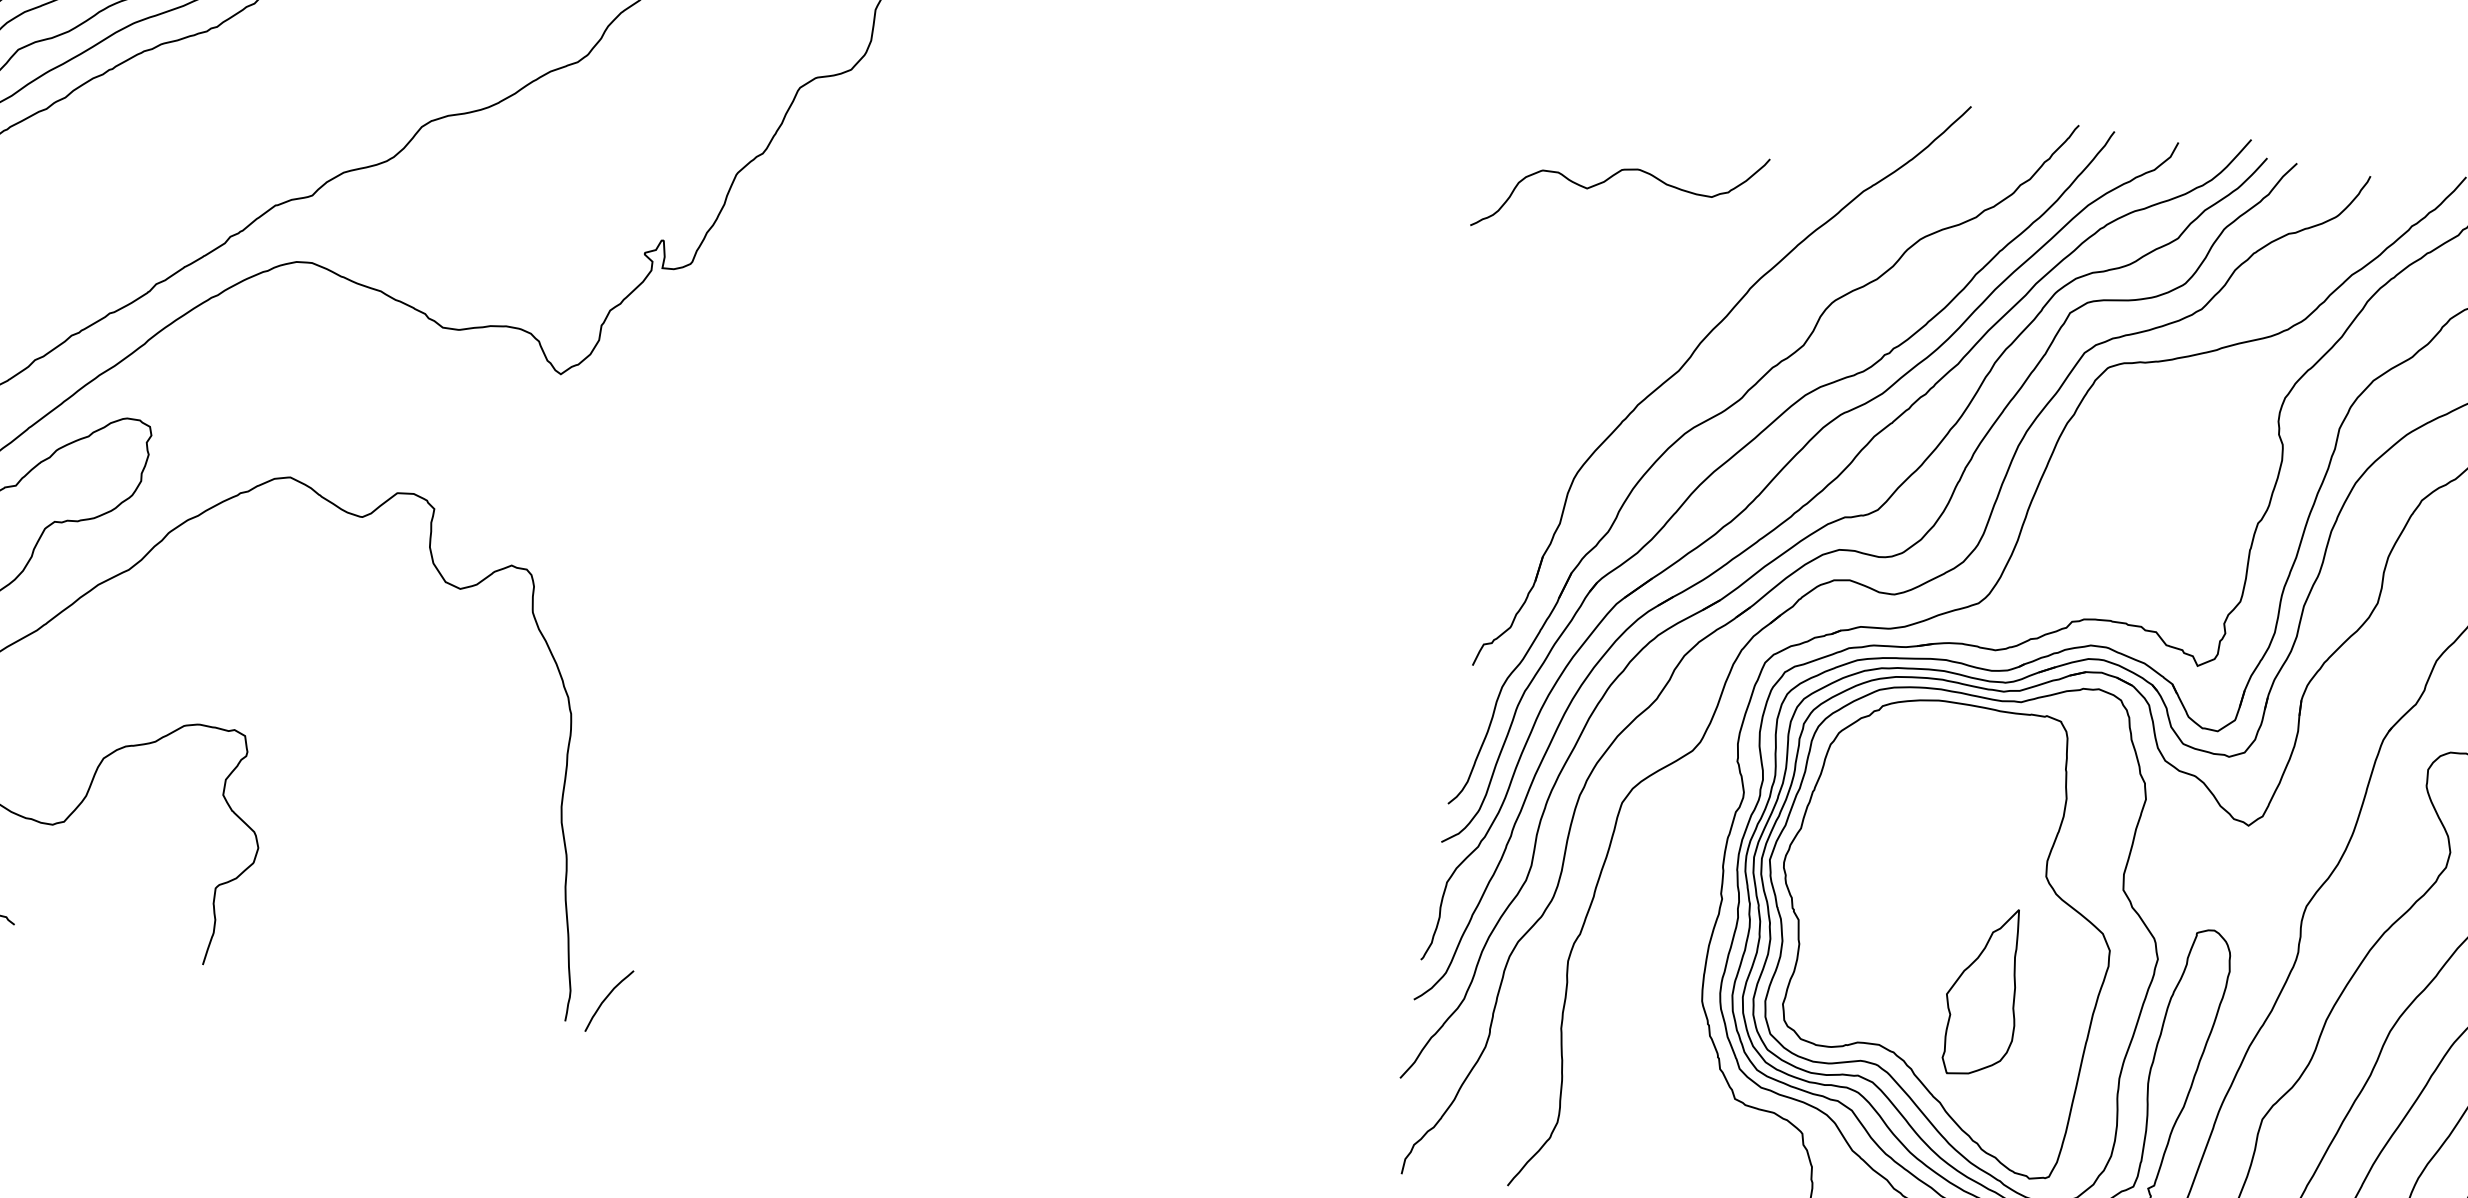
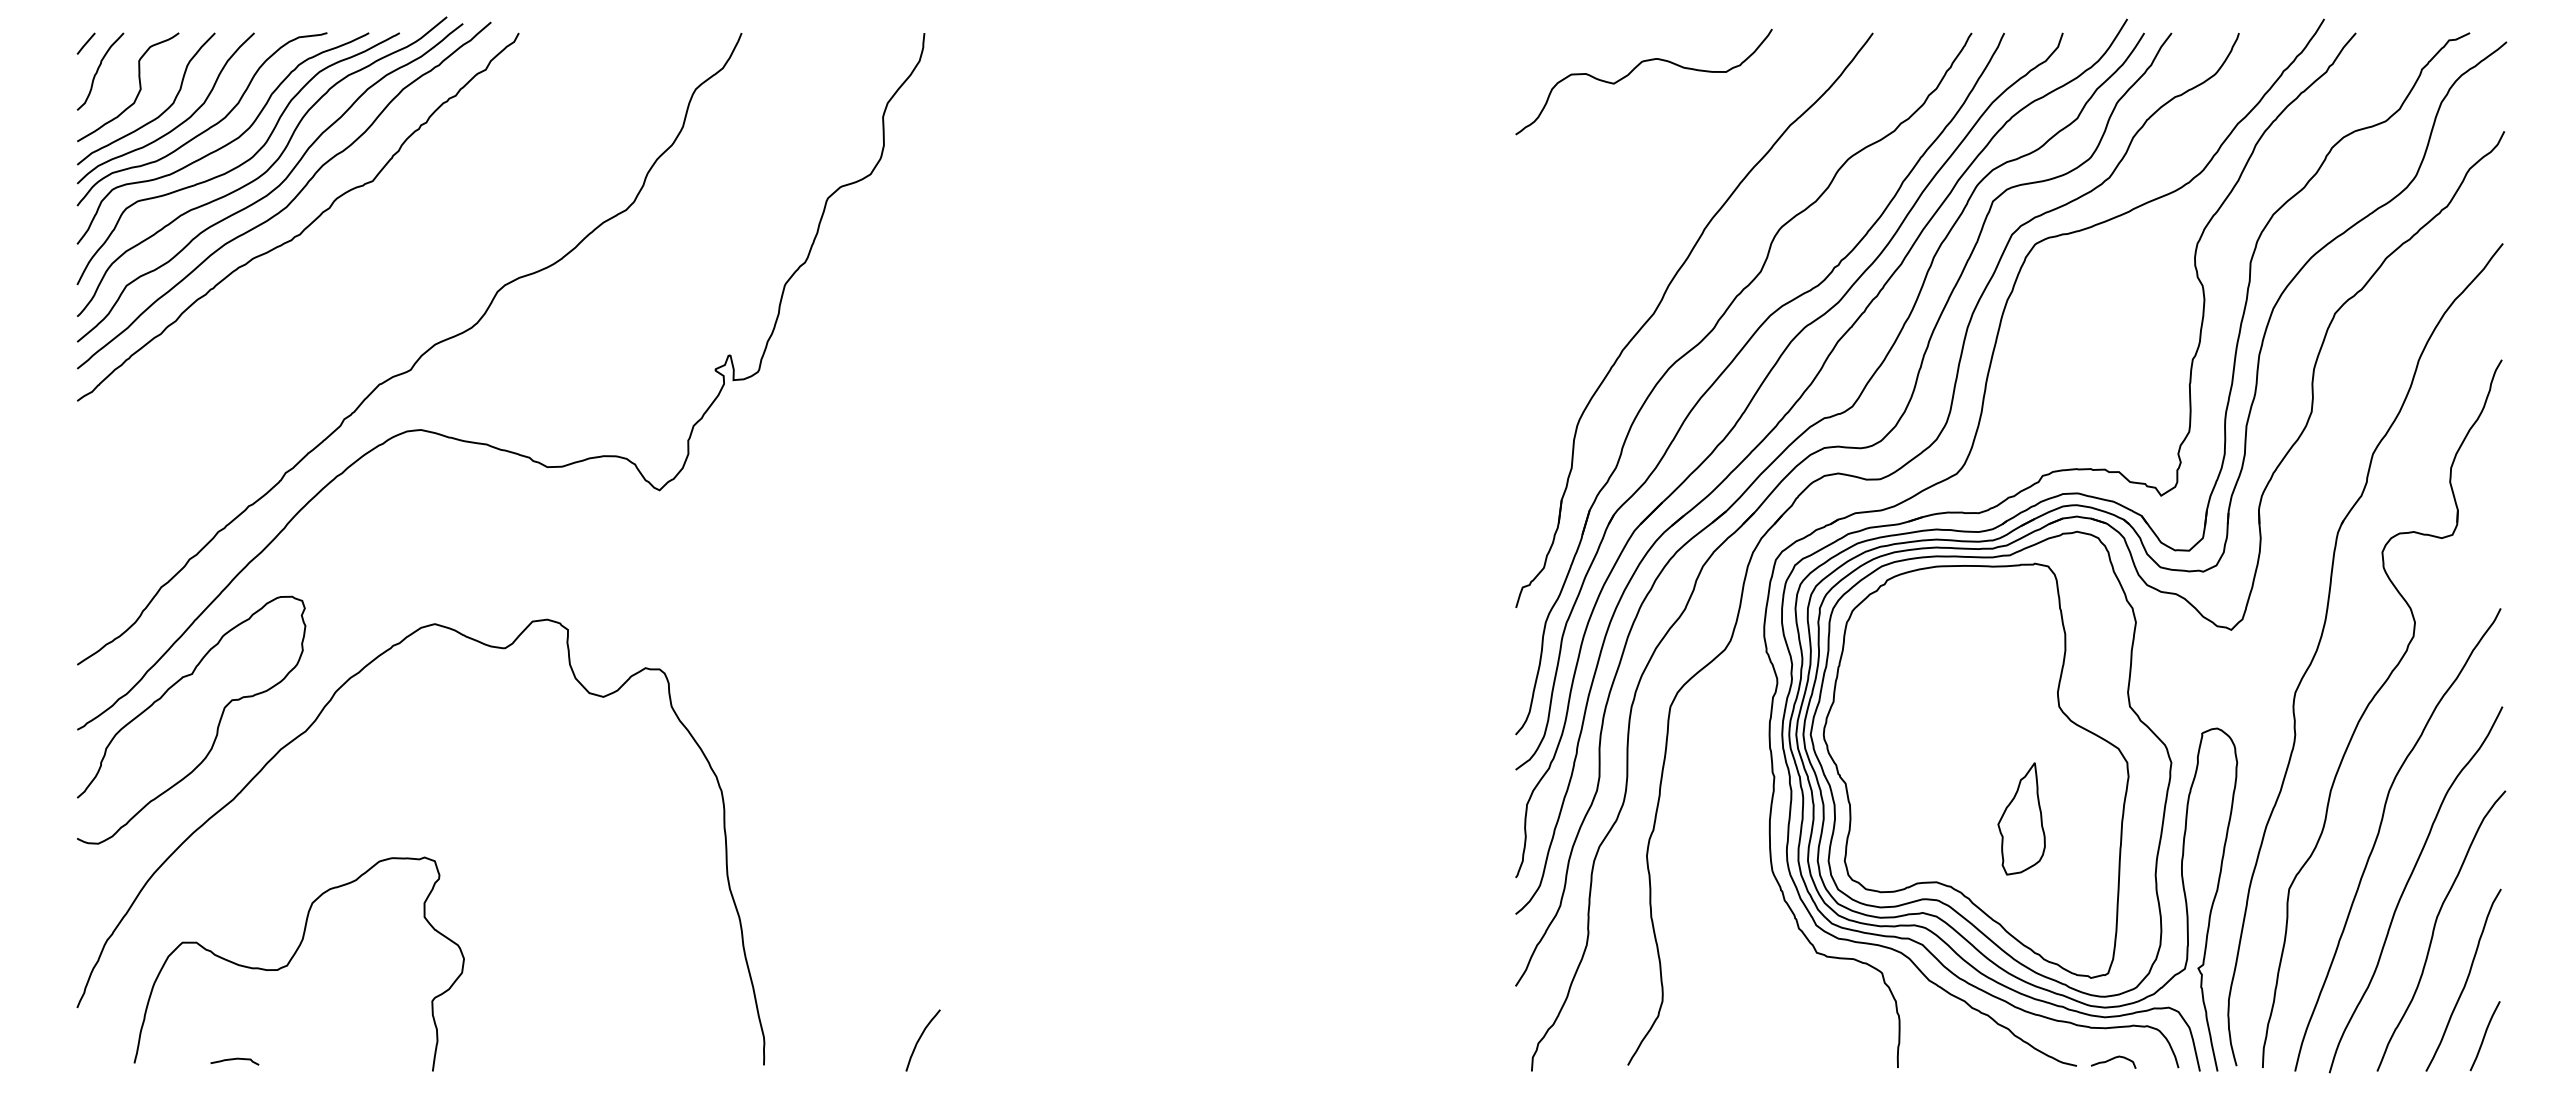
curve: (1614, 176) -> (1636, 68), moved
part: (1983, 991) -> (2021, 818), size x0.71
curve: (606, 999) -> (920, 1039), moved

